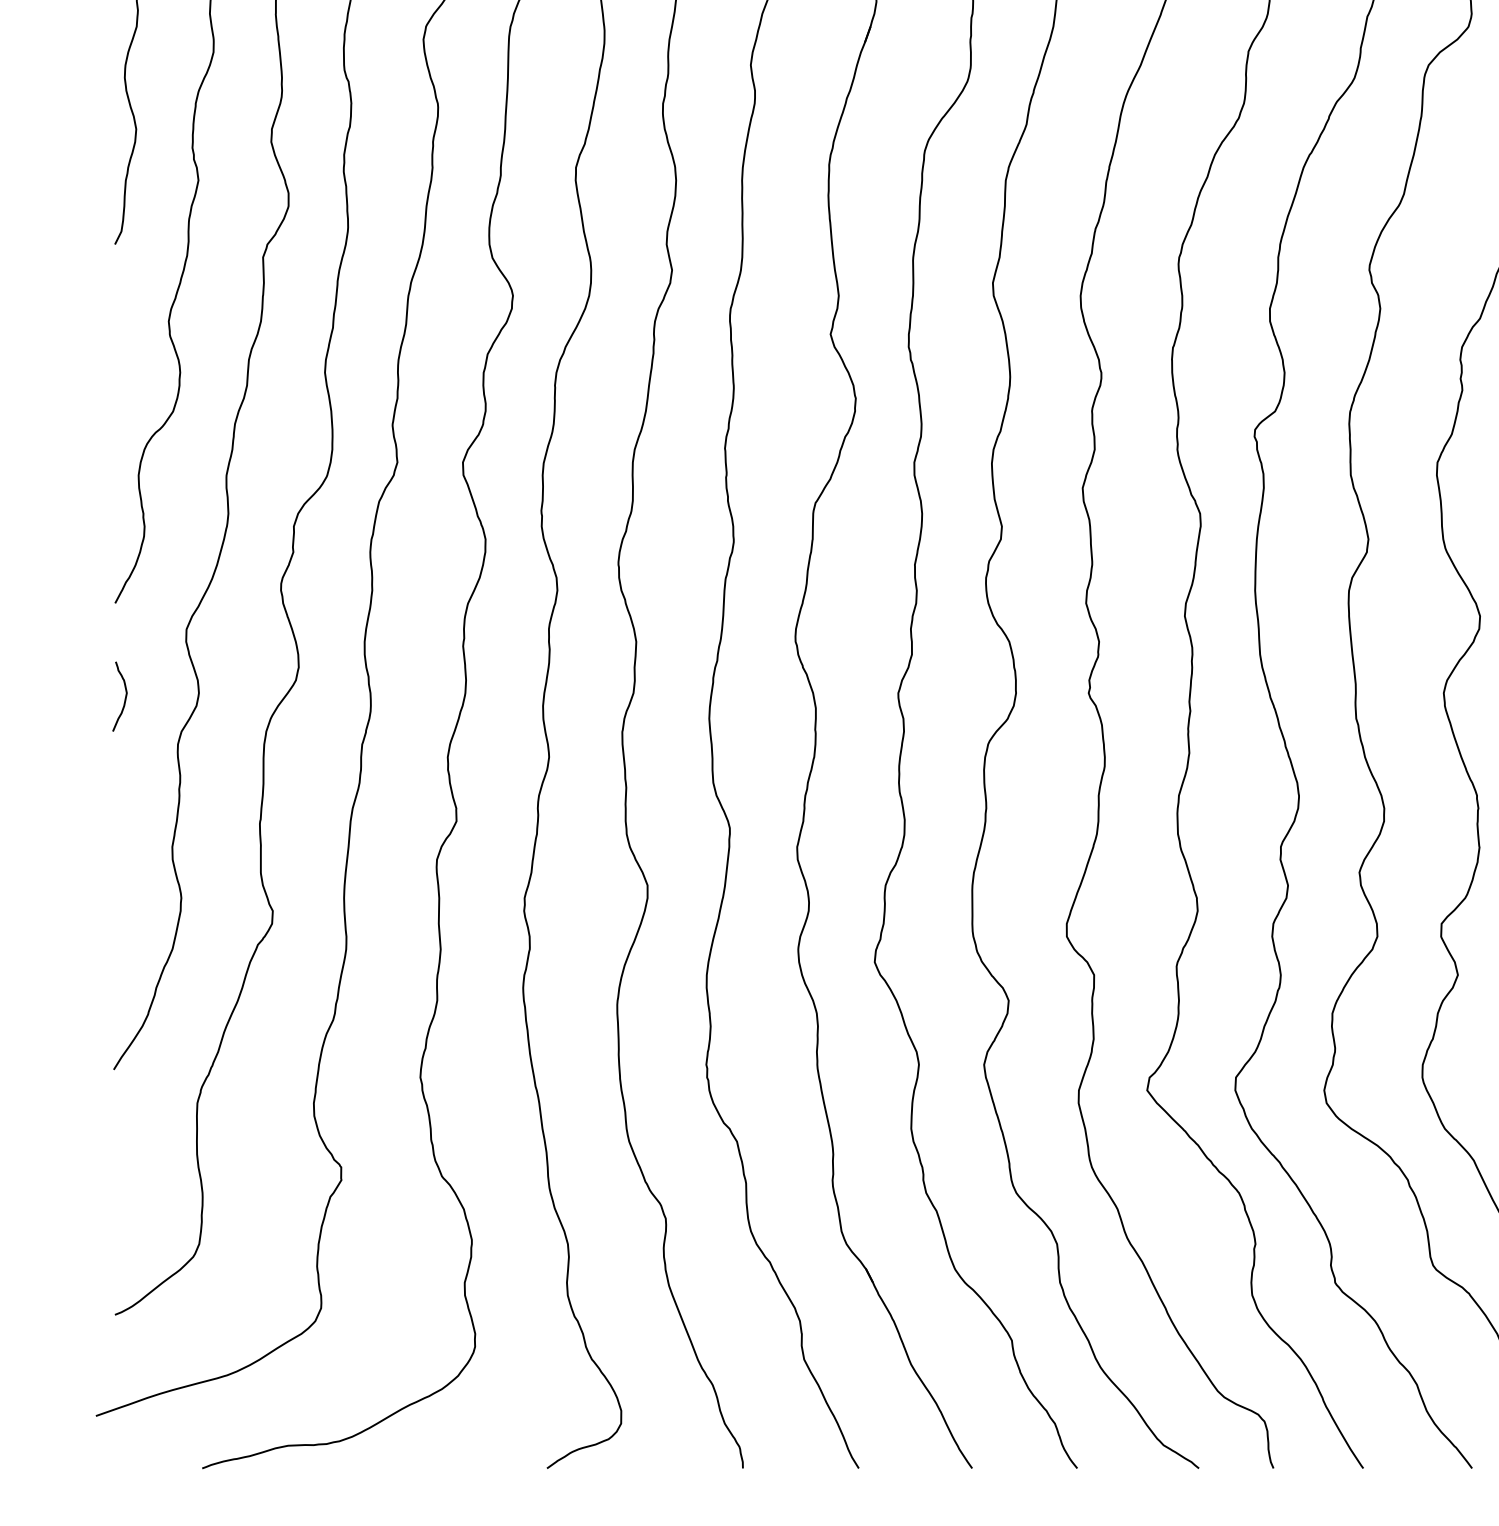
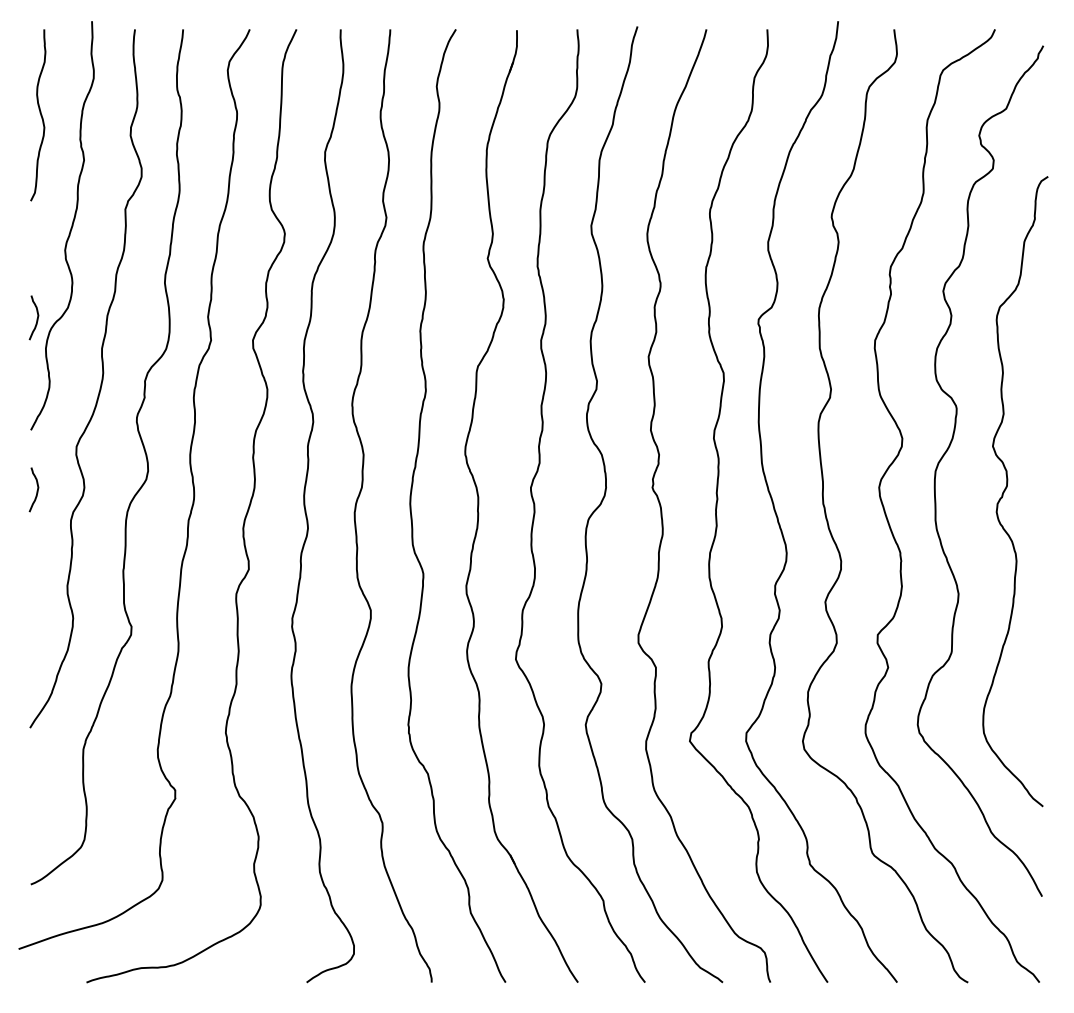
curve: (123, 428) -> (36, 318), added

